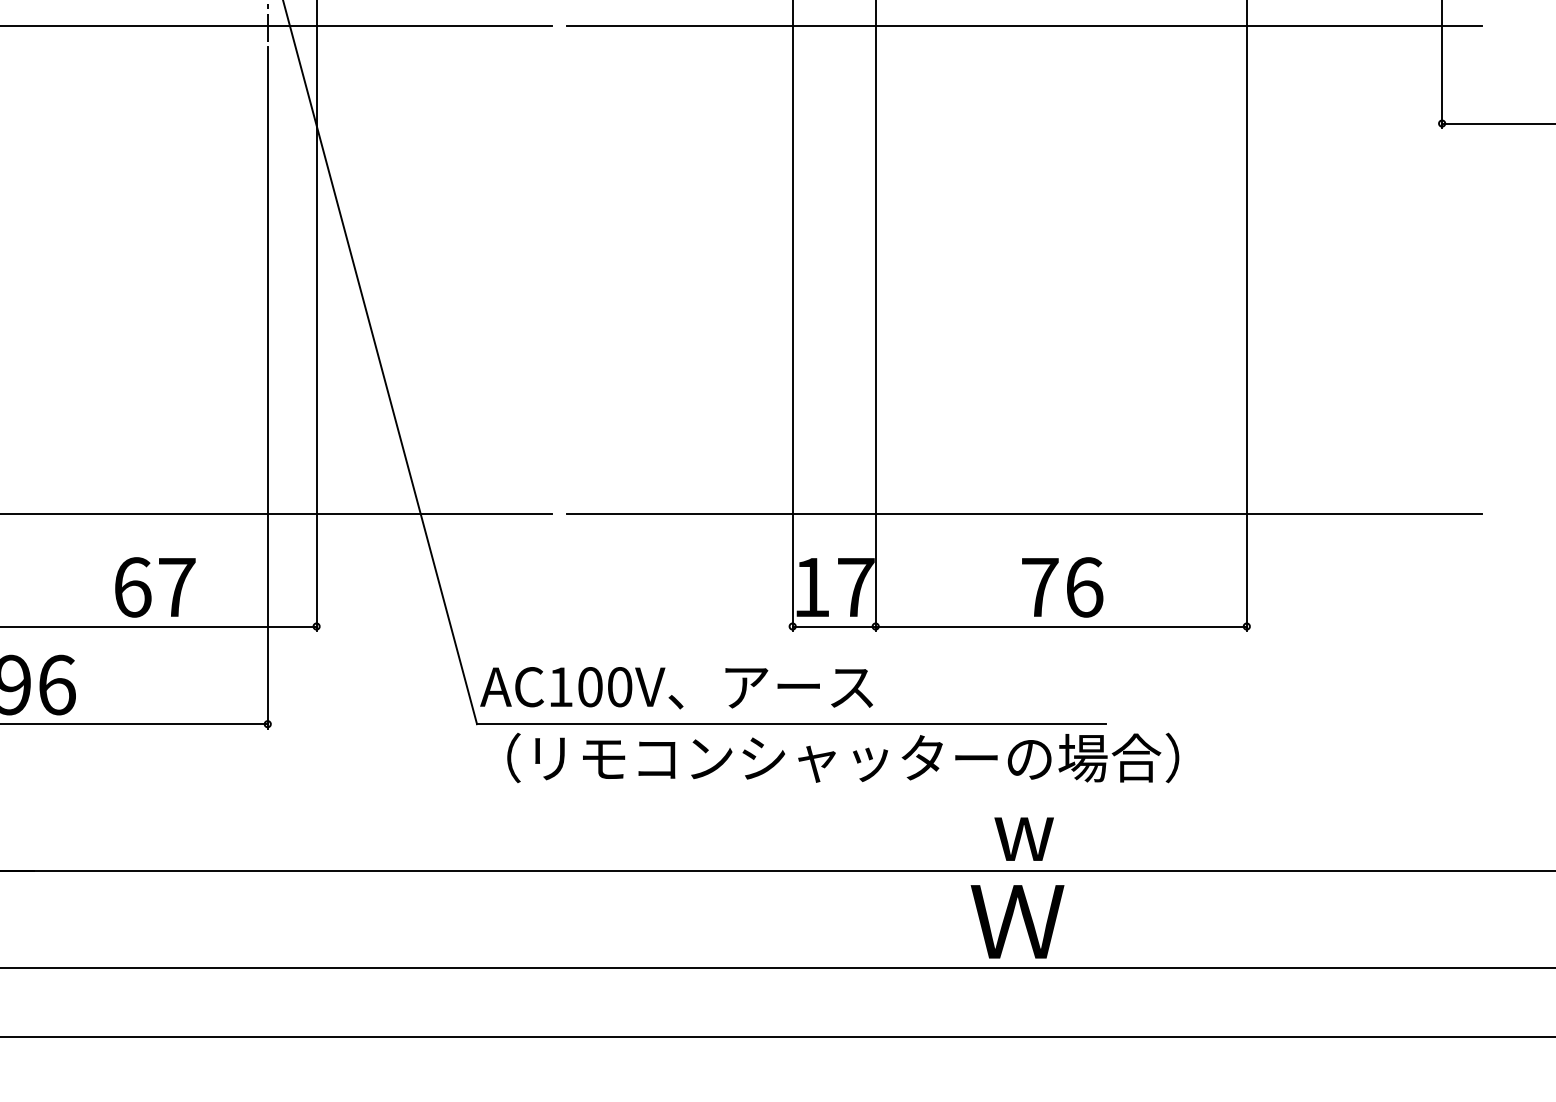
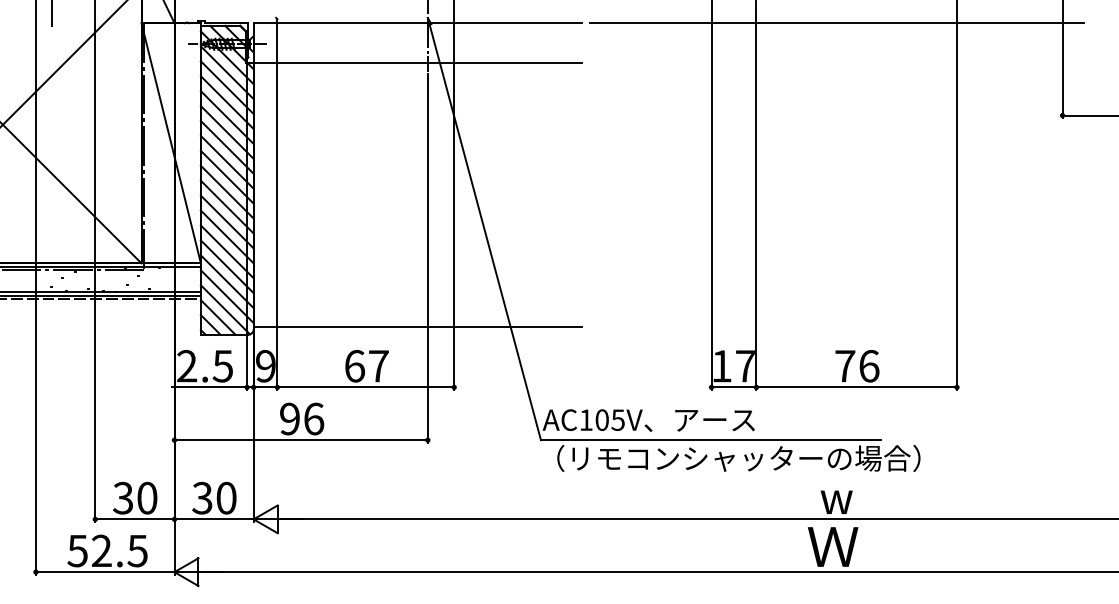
line: (1023, 25) -> (836, 62), removed
line: (1023, 513) -> (836, 326), removed
text: (618, 685) -> (617, 419), AC100V -> AC105V

